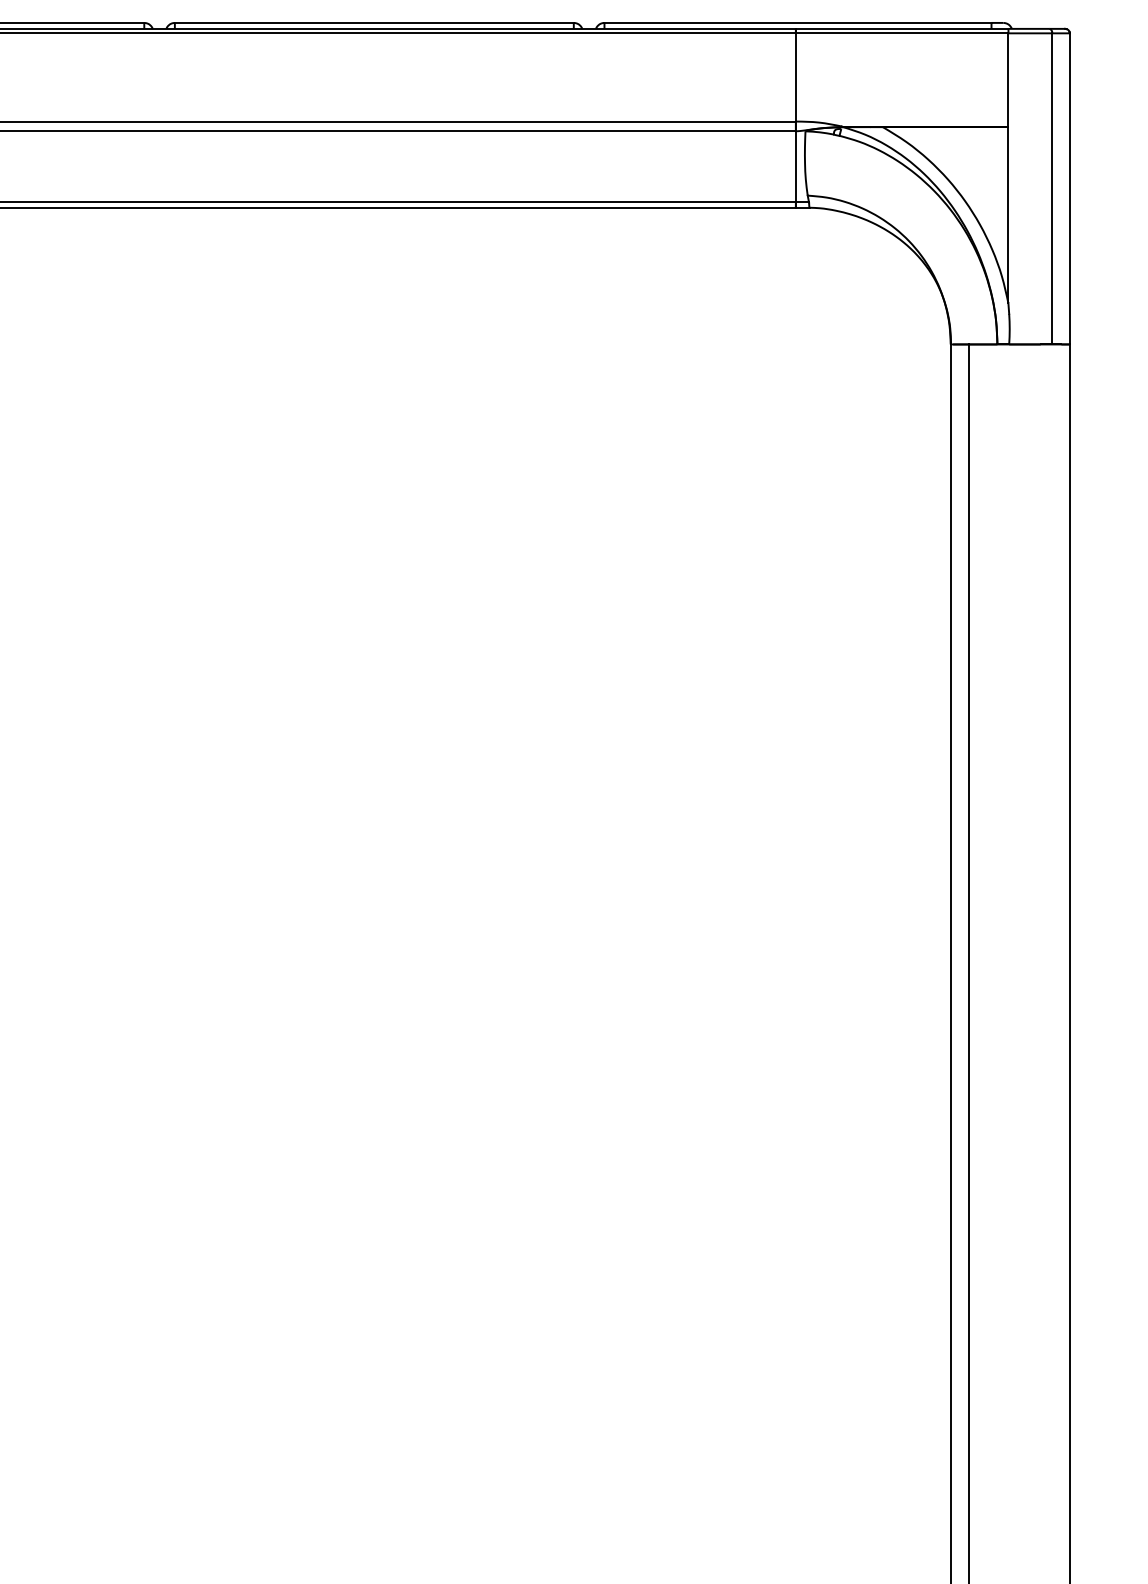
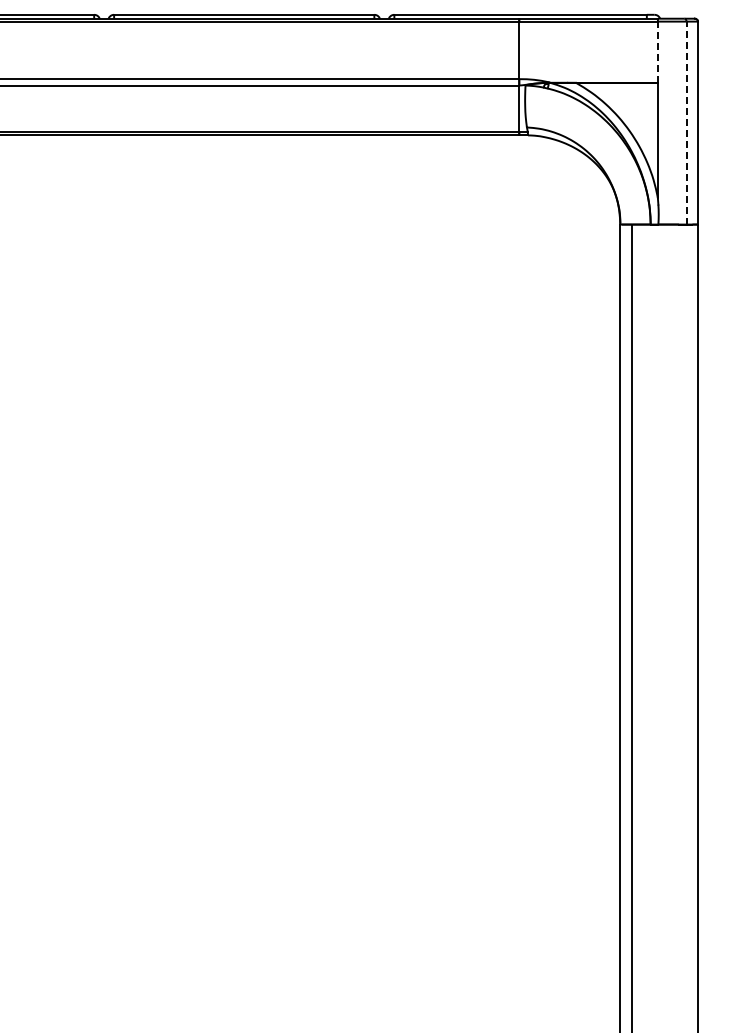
line: (1007, 80) -> (657, 52), solid -> dashed
line: (1052, 187) -> (686, 122), solid -> dashed

